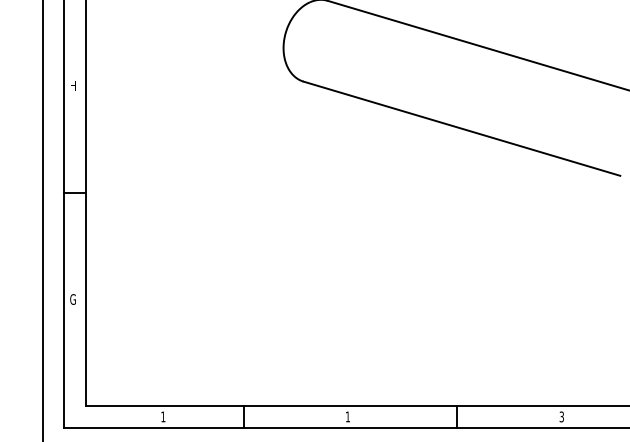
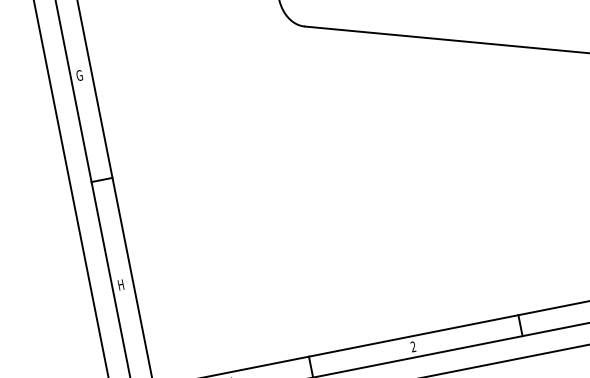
text: (72, 85) -> (78, 75), H -> G
text: (72, 299) -> (120, 285), G -> H
text: (347, 416) -> (412, 346), 1 -> 2

